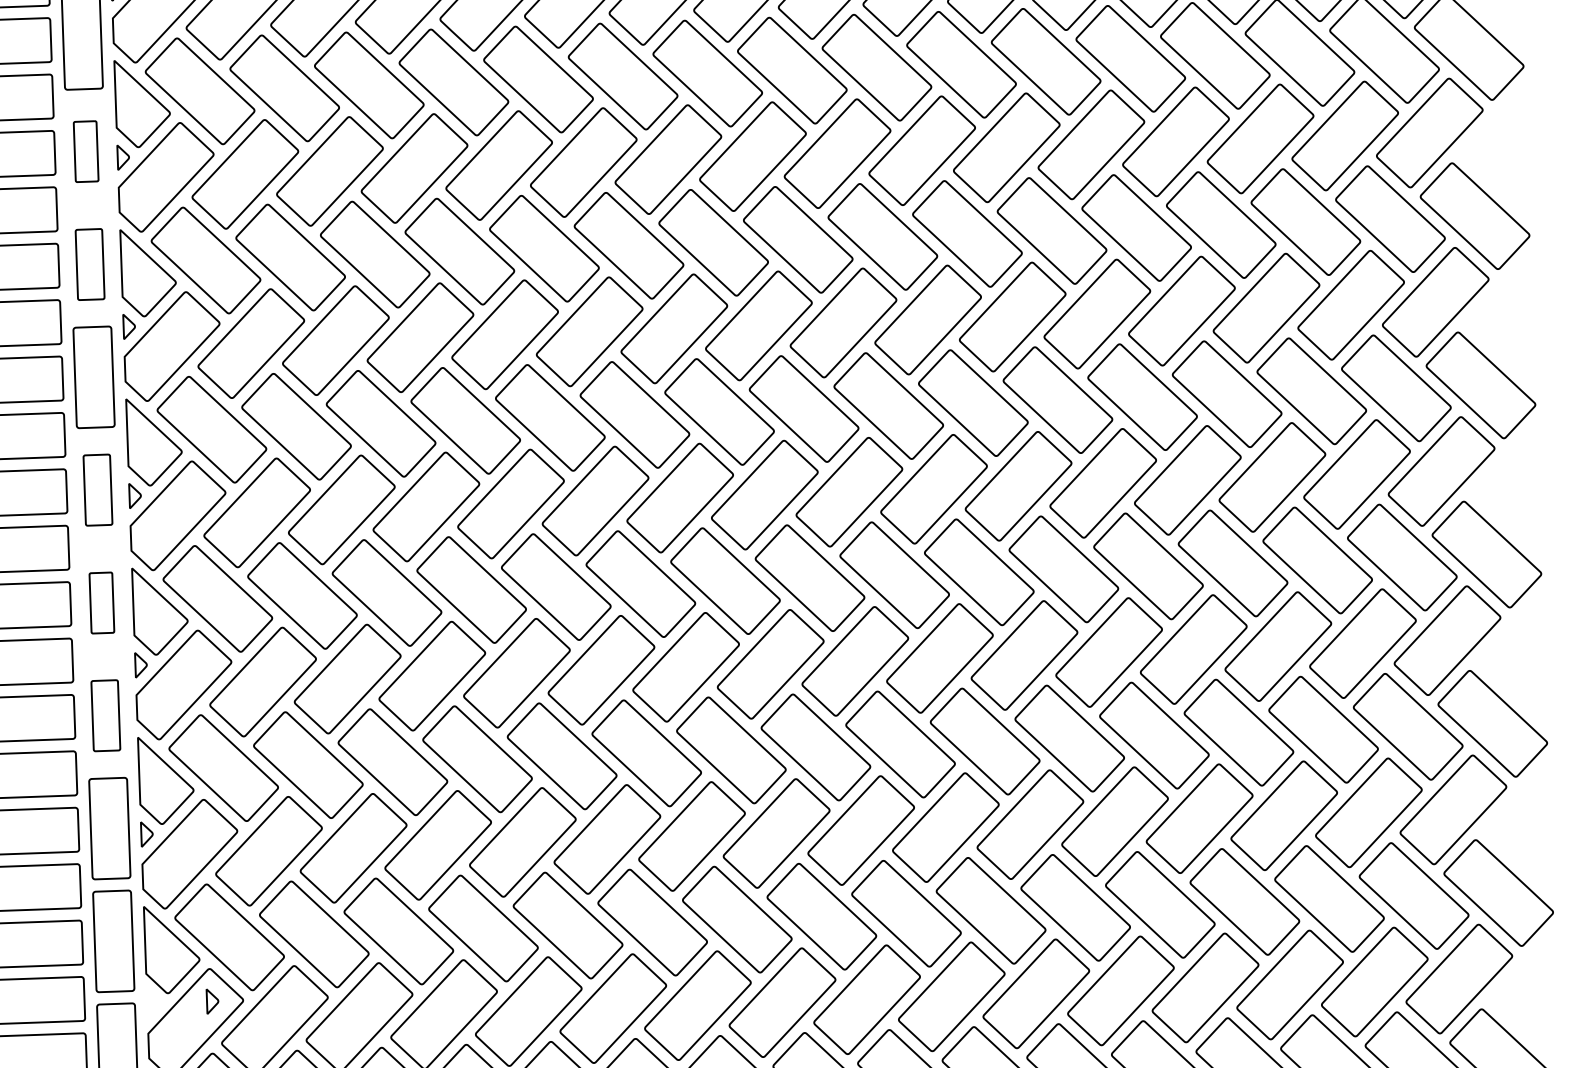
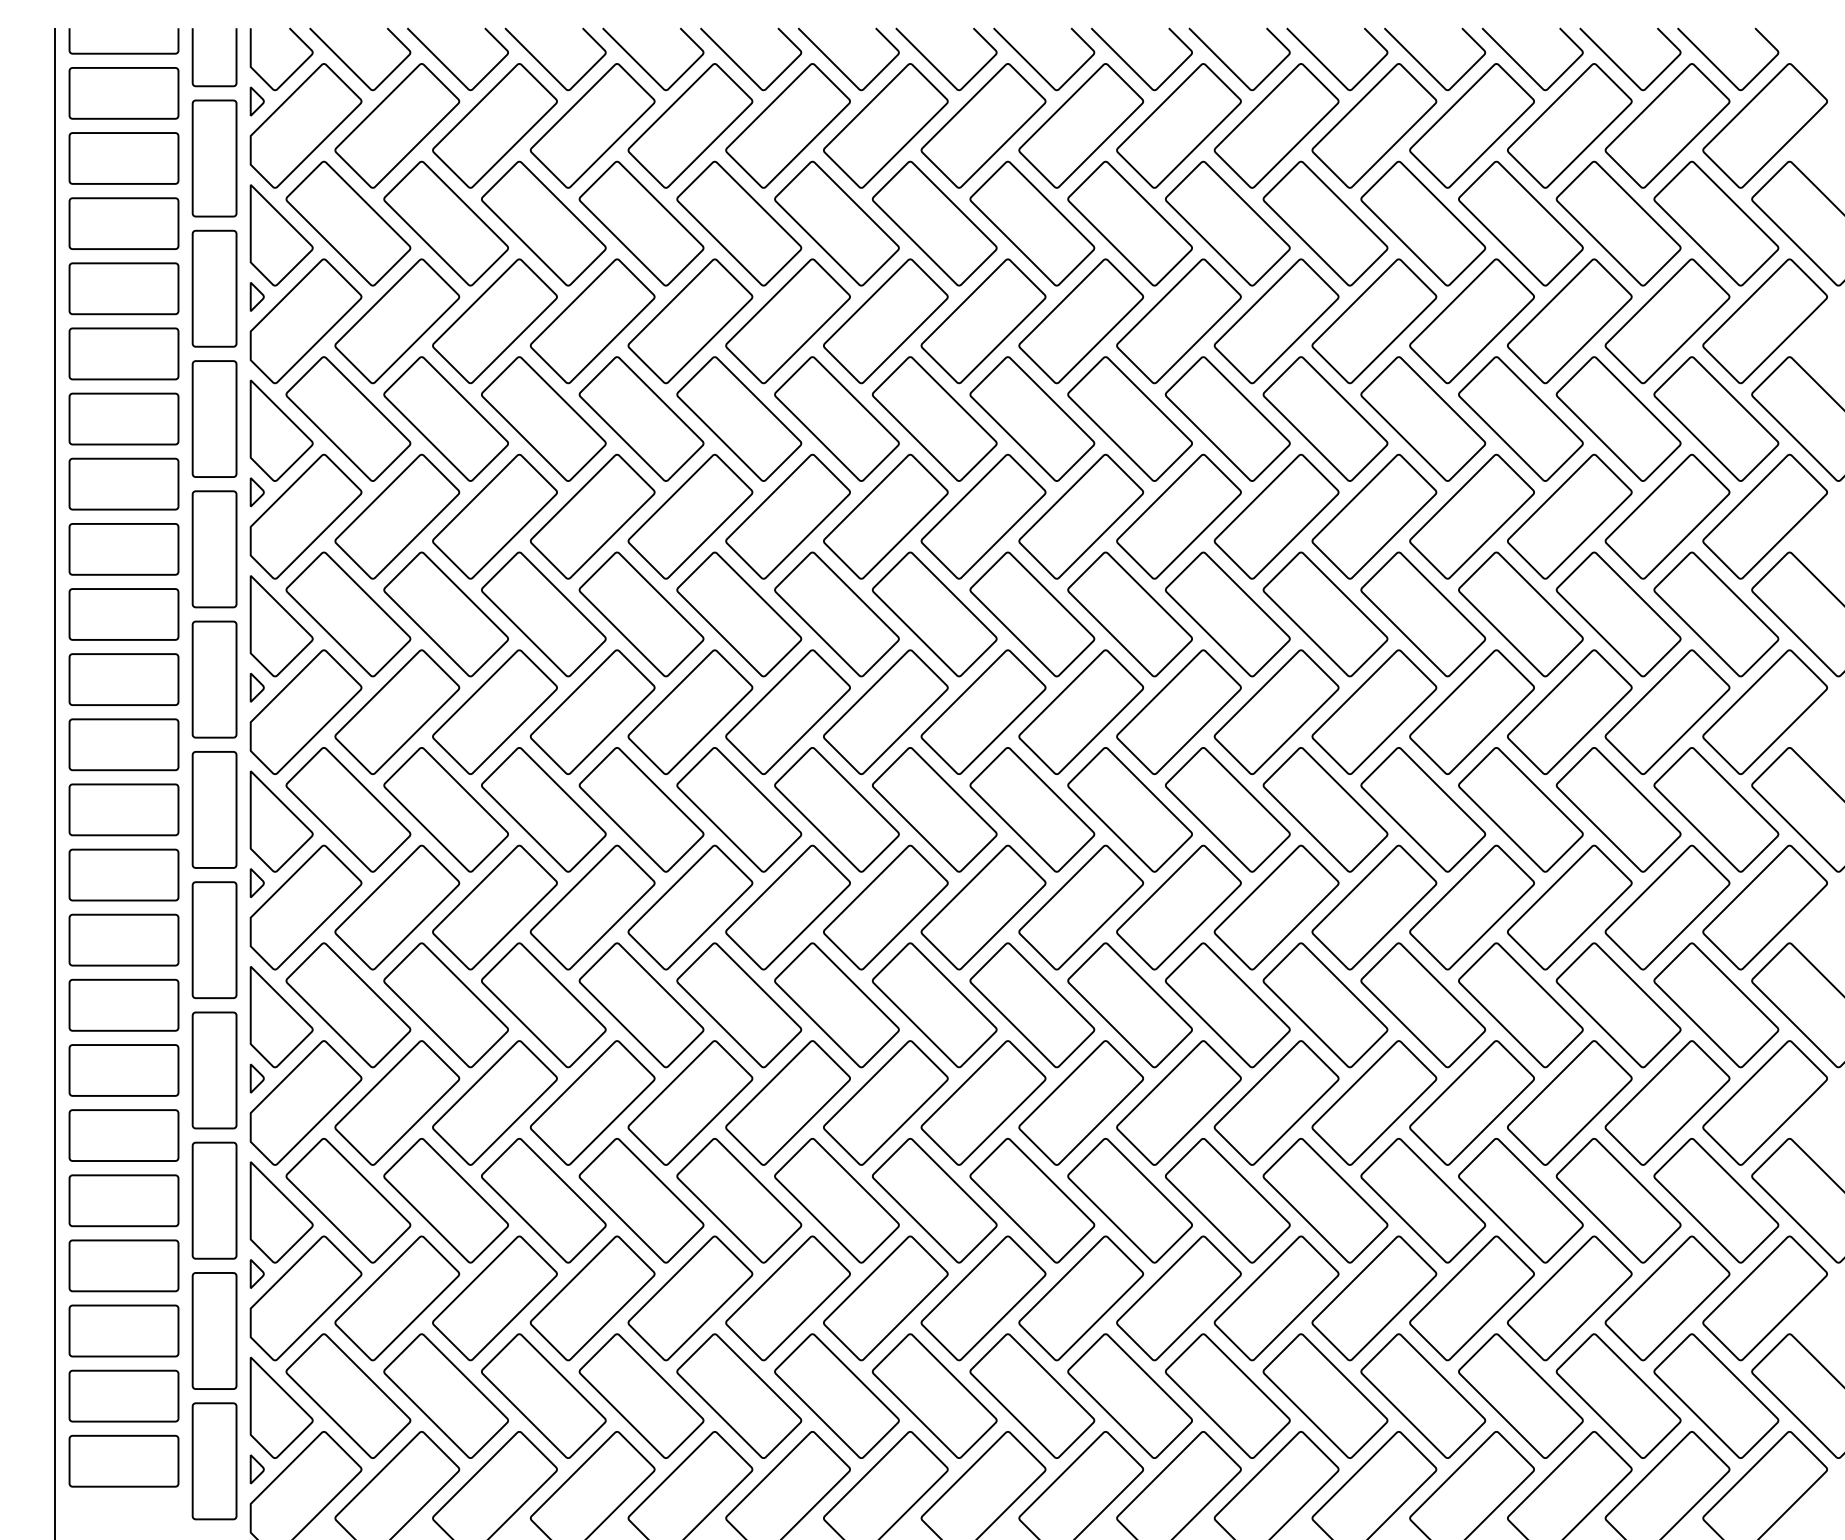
part: (86, 151) -> (214, 288), size x1.67
part: (90, 264) -> (214, 418), size x1.43
part: (97, 490) -> (214, 679), size x1.43
part: (101, 602) -> (214, 809), size x1.67
part: (105, 715) -> (214, 939), size x1.43
part: (212, 1001) -> (256, 1273), moved

